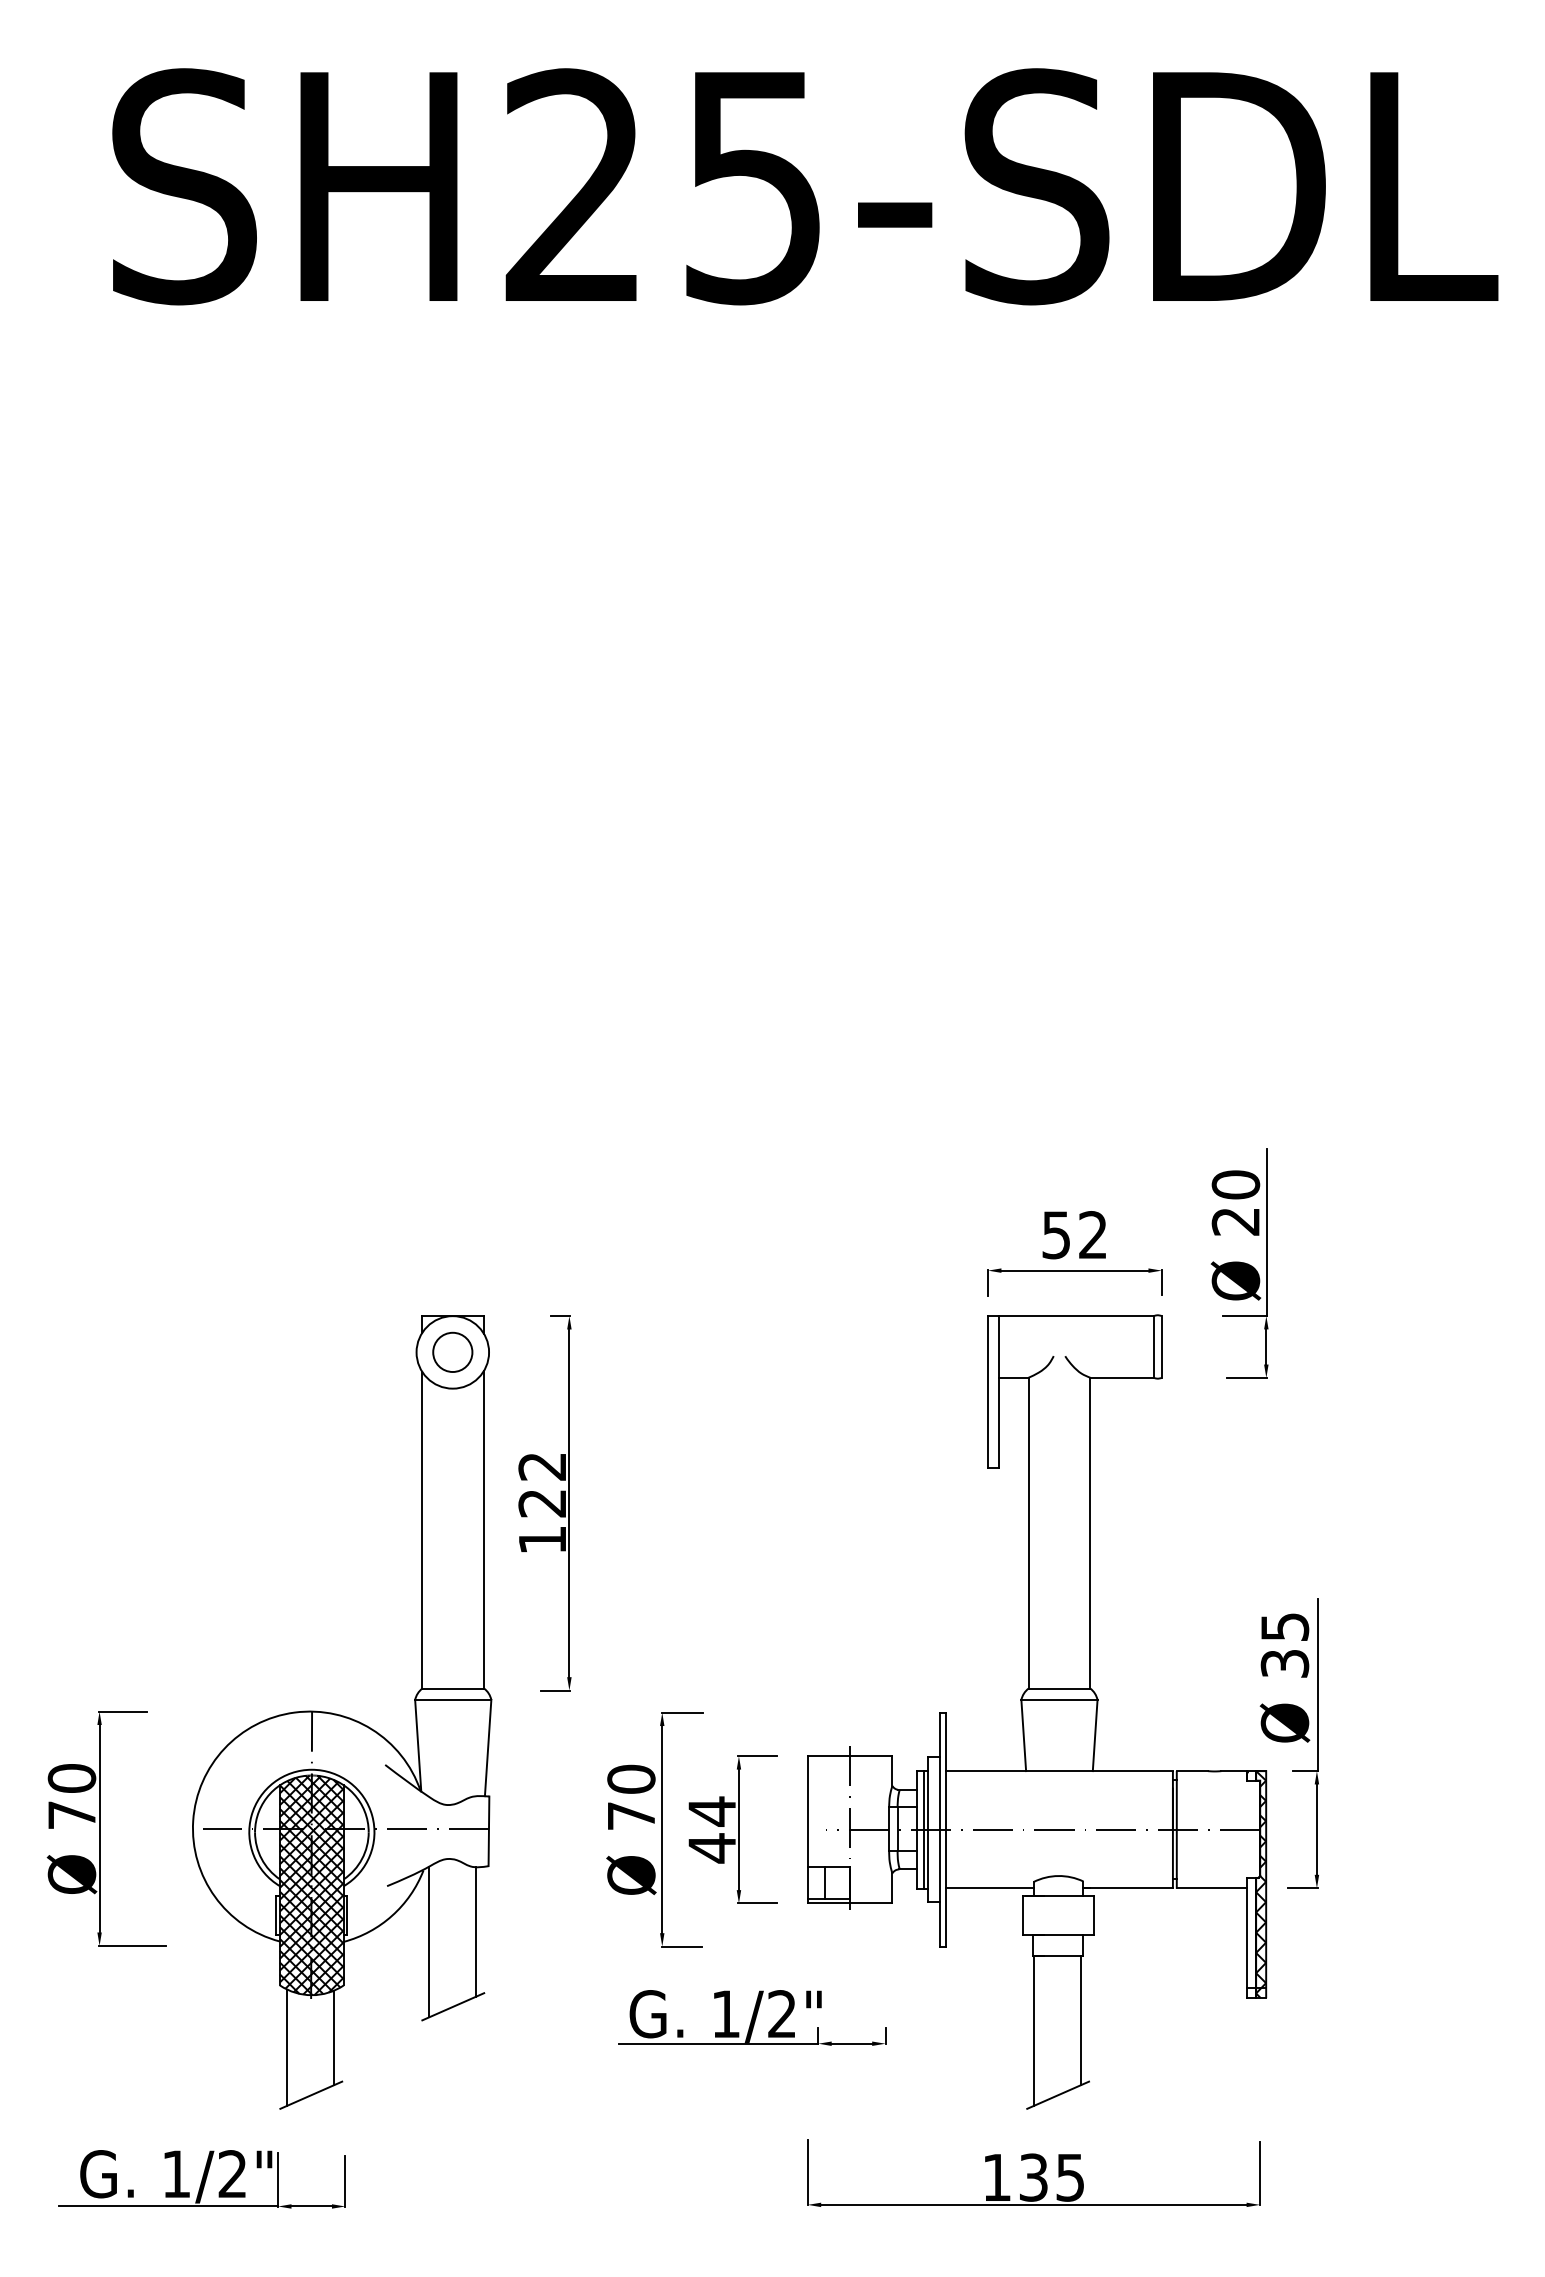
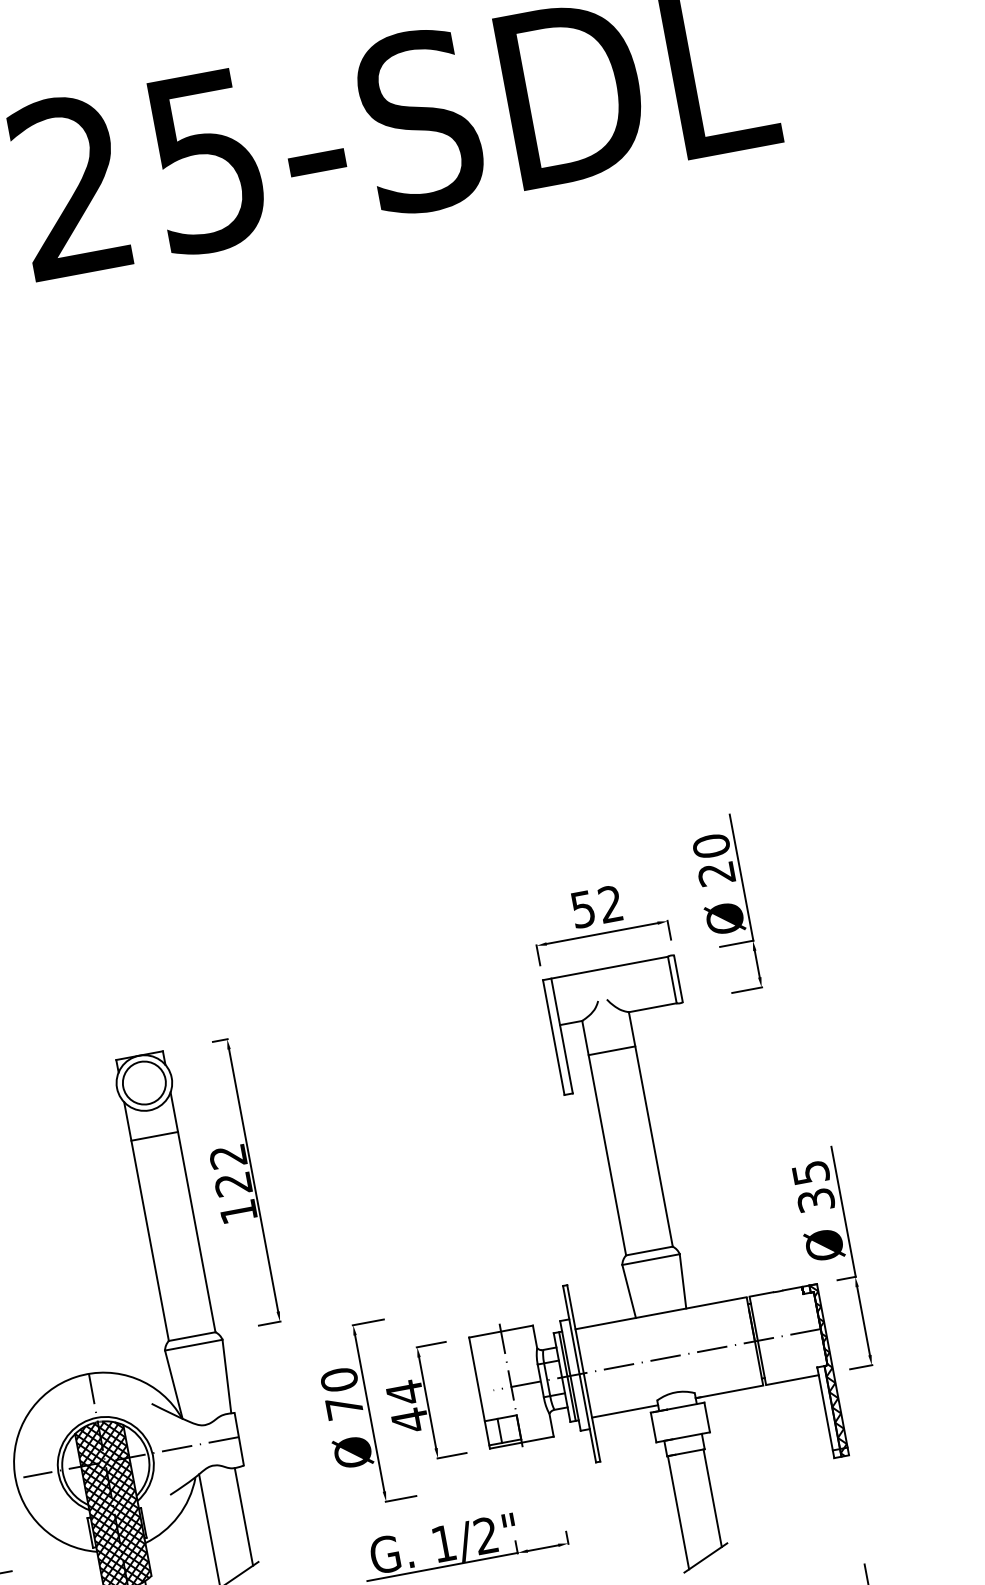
circle: (452, 1352) -> (144, 1083), size x1.43
line: (453, 1423) -> (154, 1136), added
line: (1059, 1423) -> (612, 1051), added

